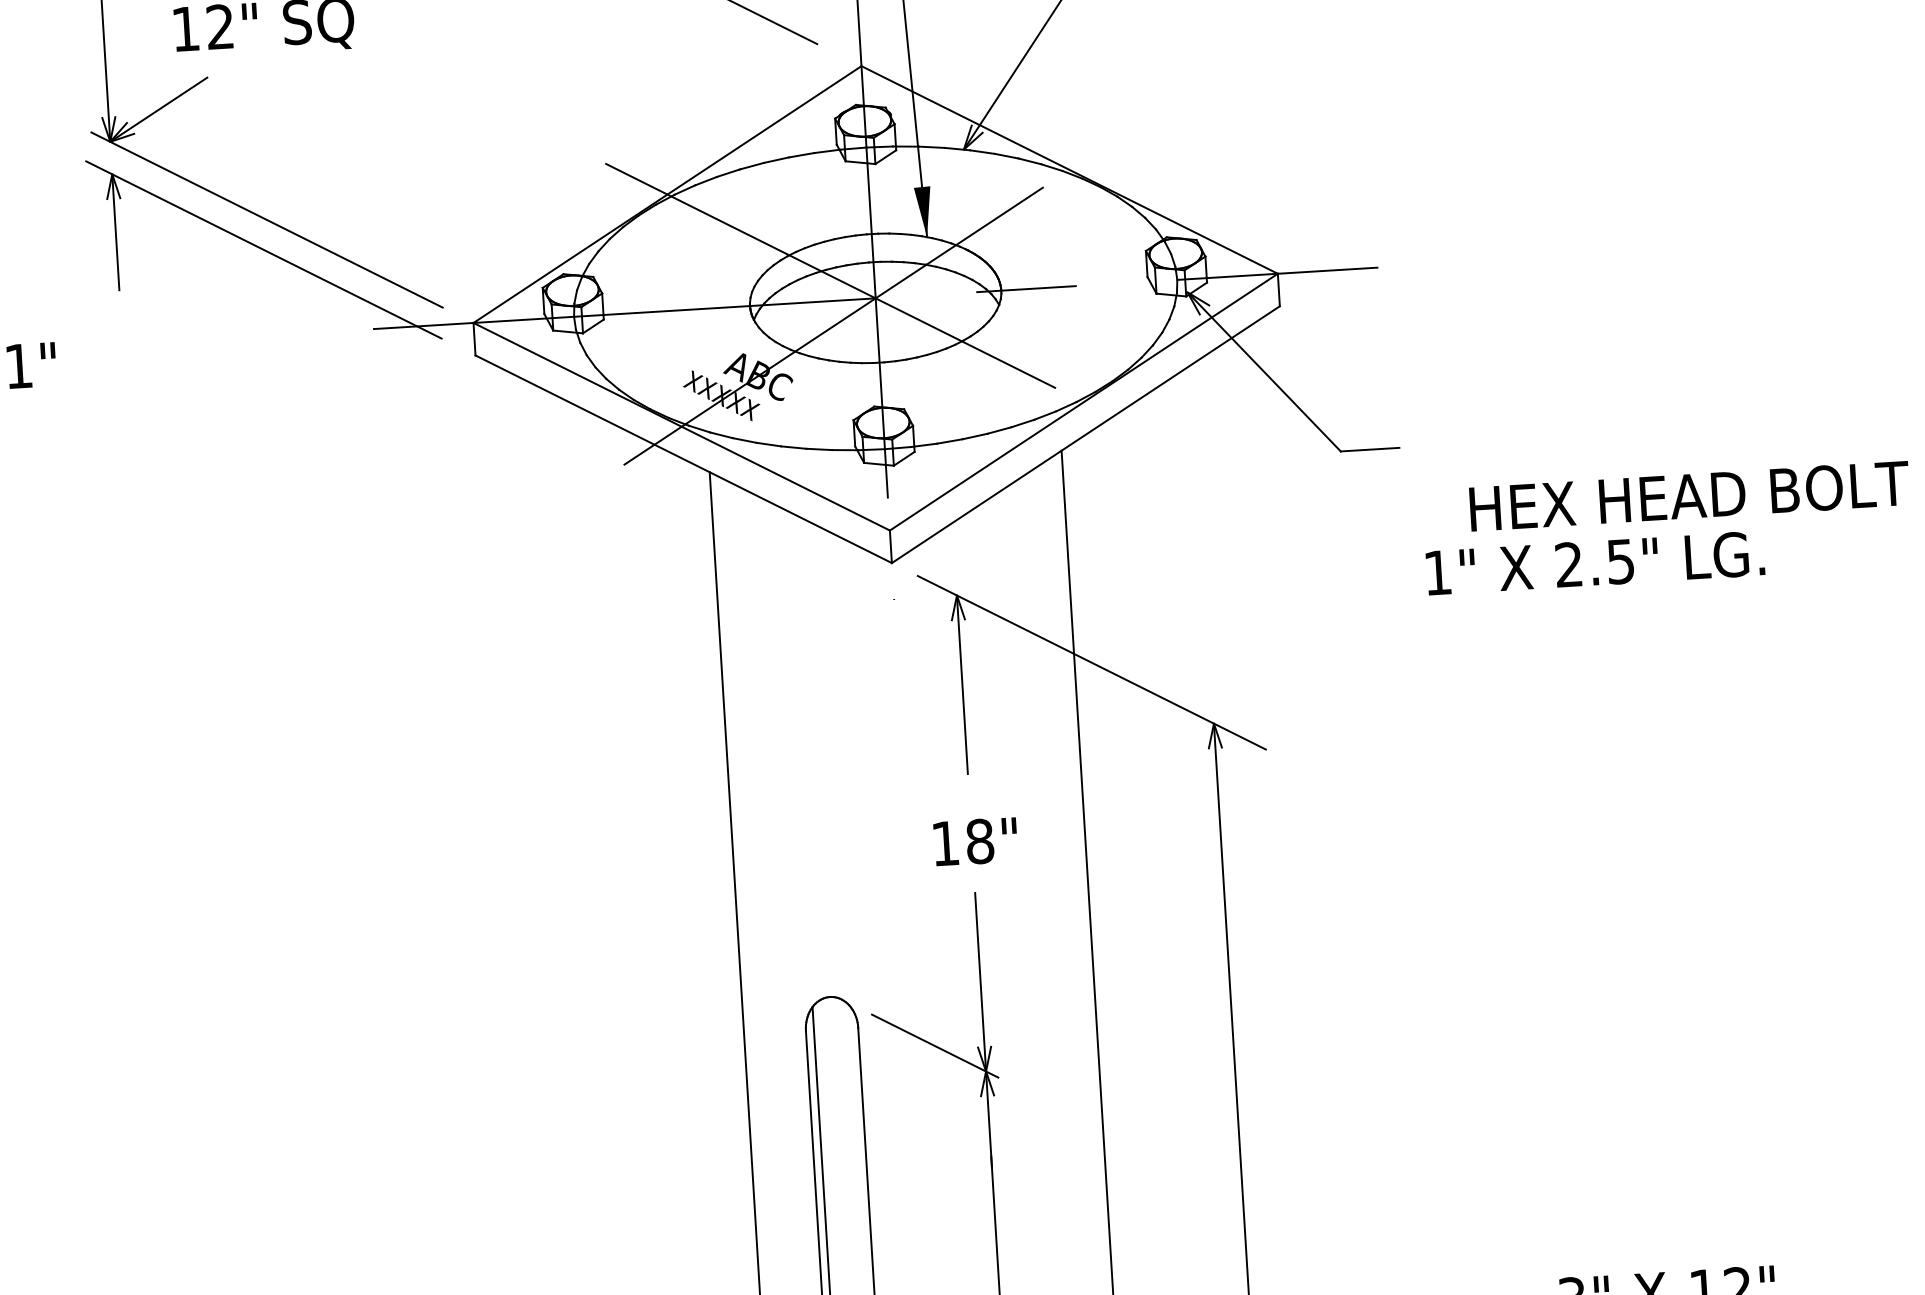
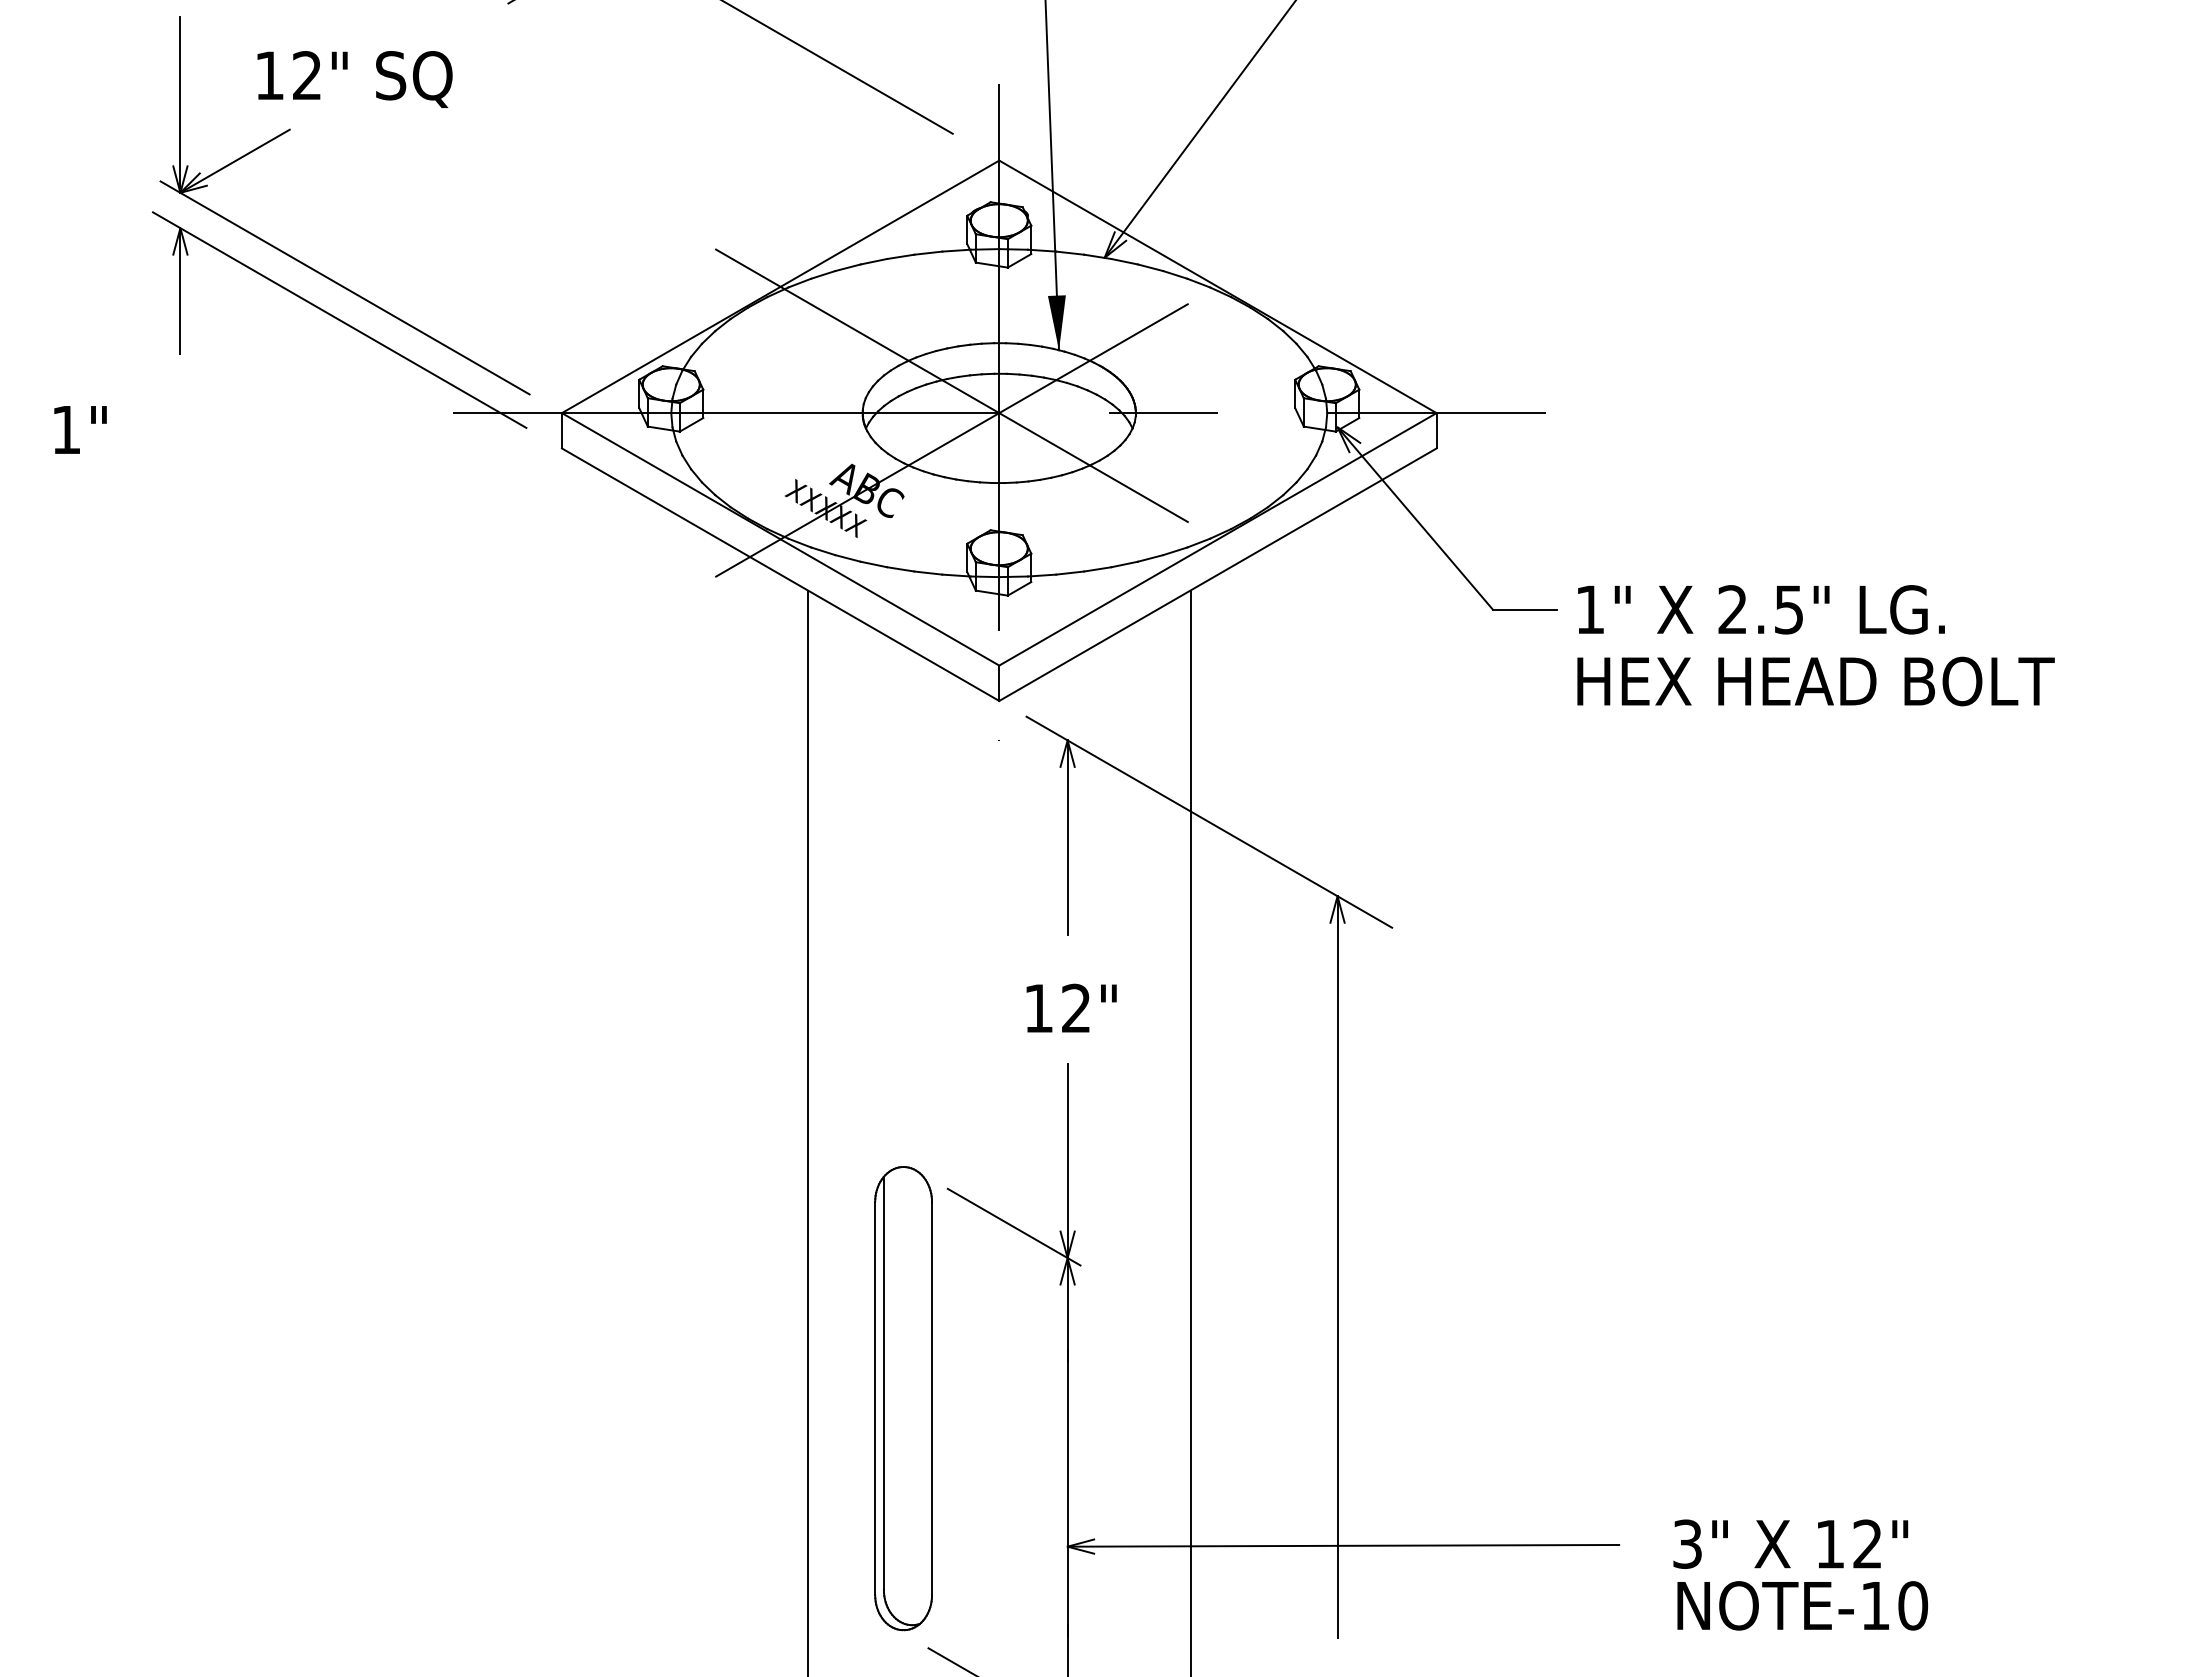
text: (1689, 496) -> (1815, 681), moved
text: (1595, 562) -> (1761, 609), moved
text: (980, 841) -> (1076, 1008), 18" -> 12"

